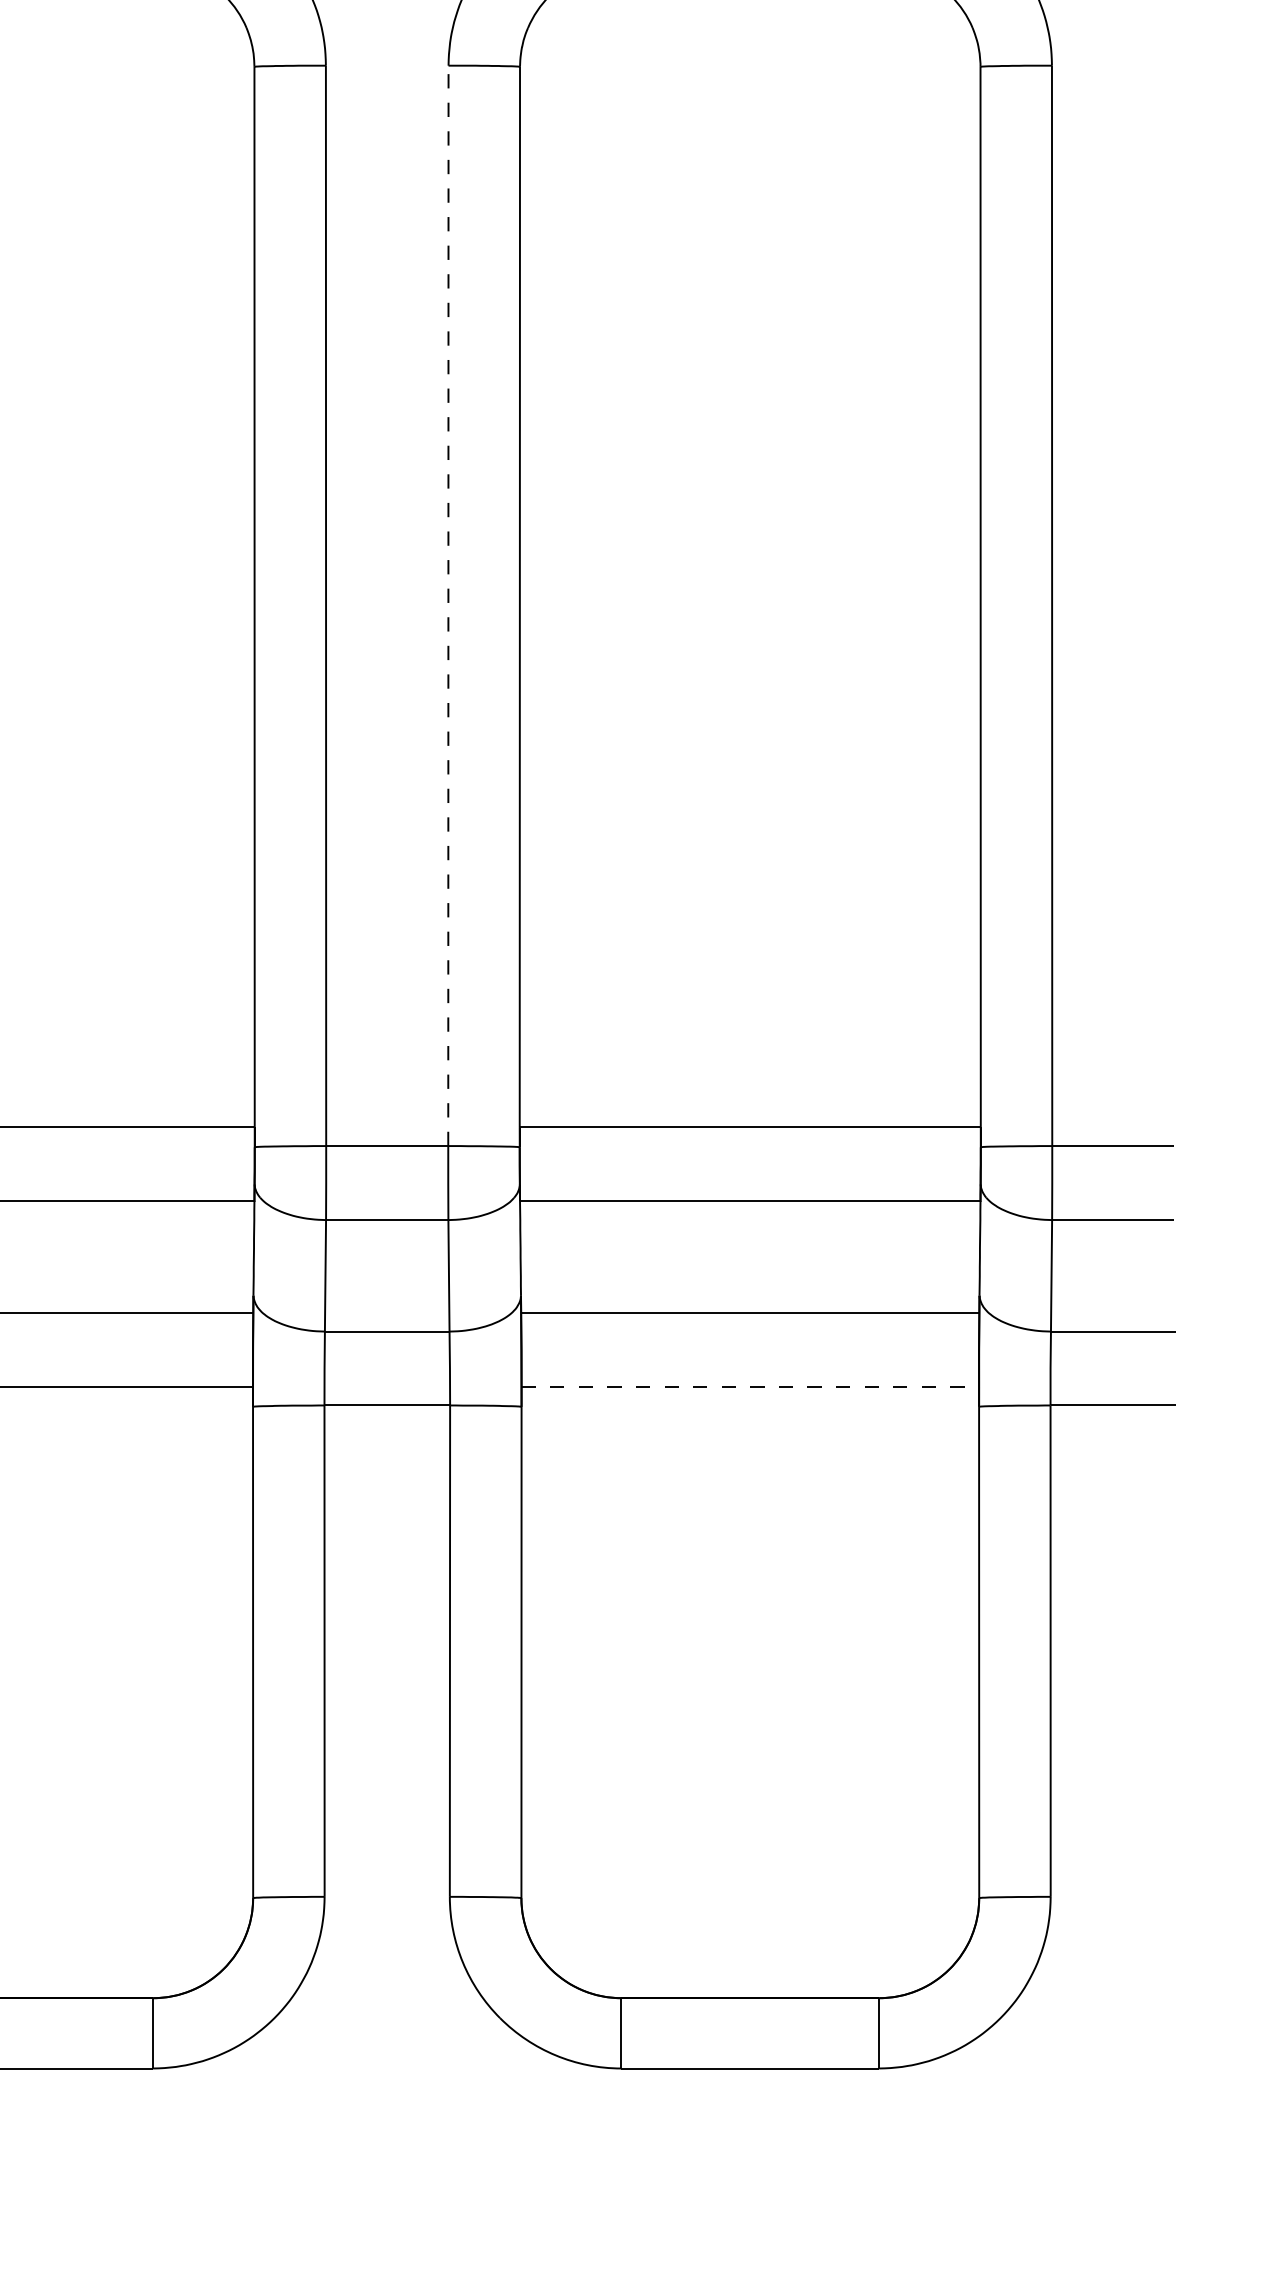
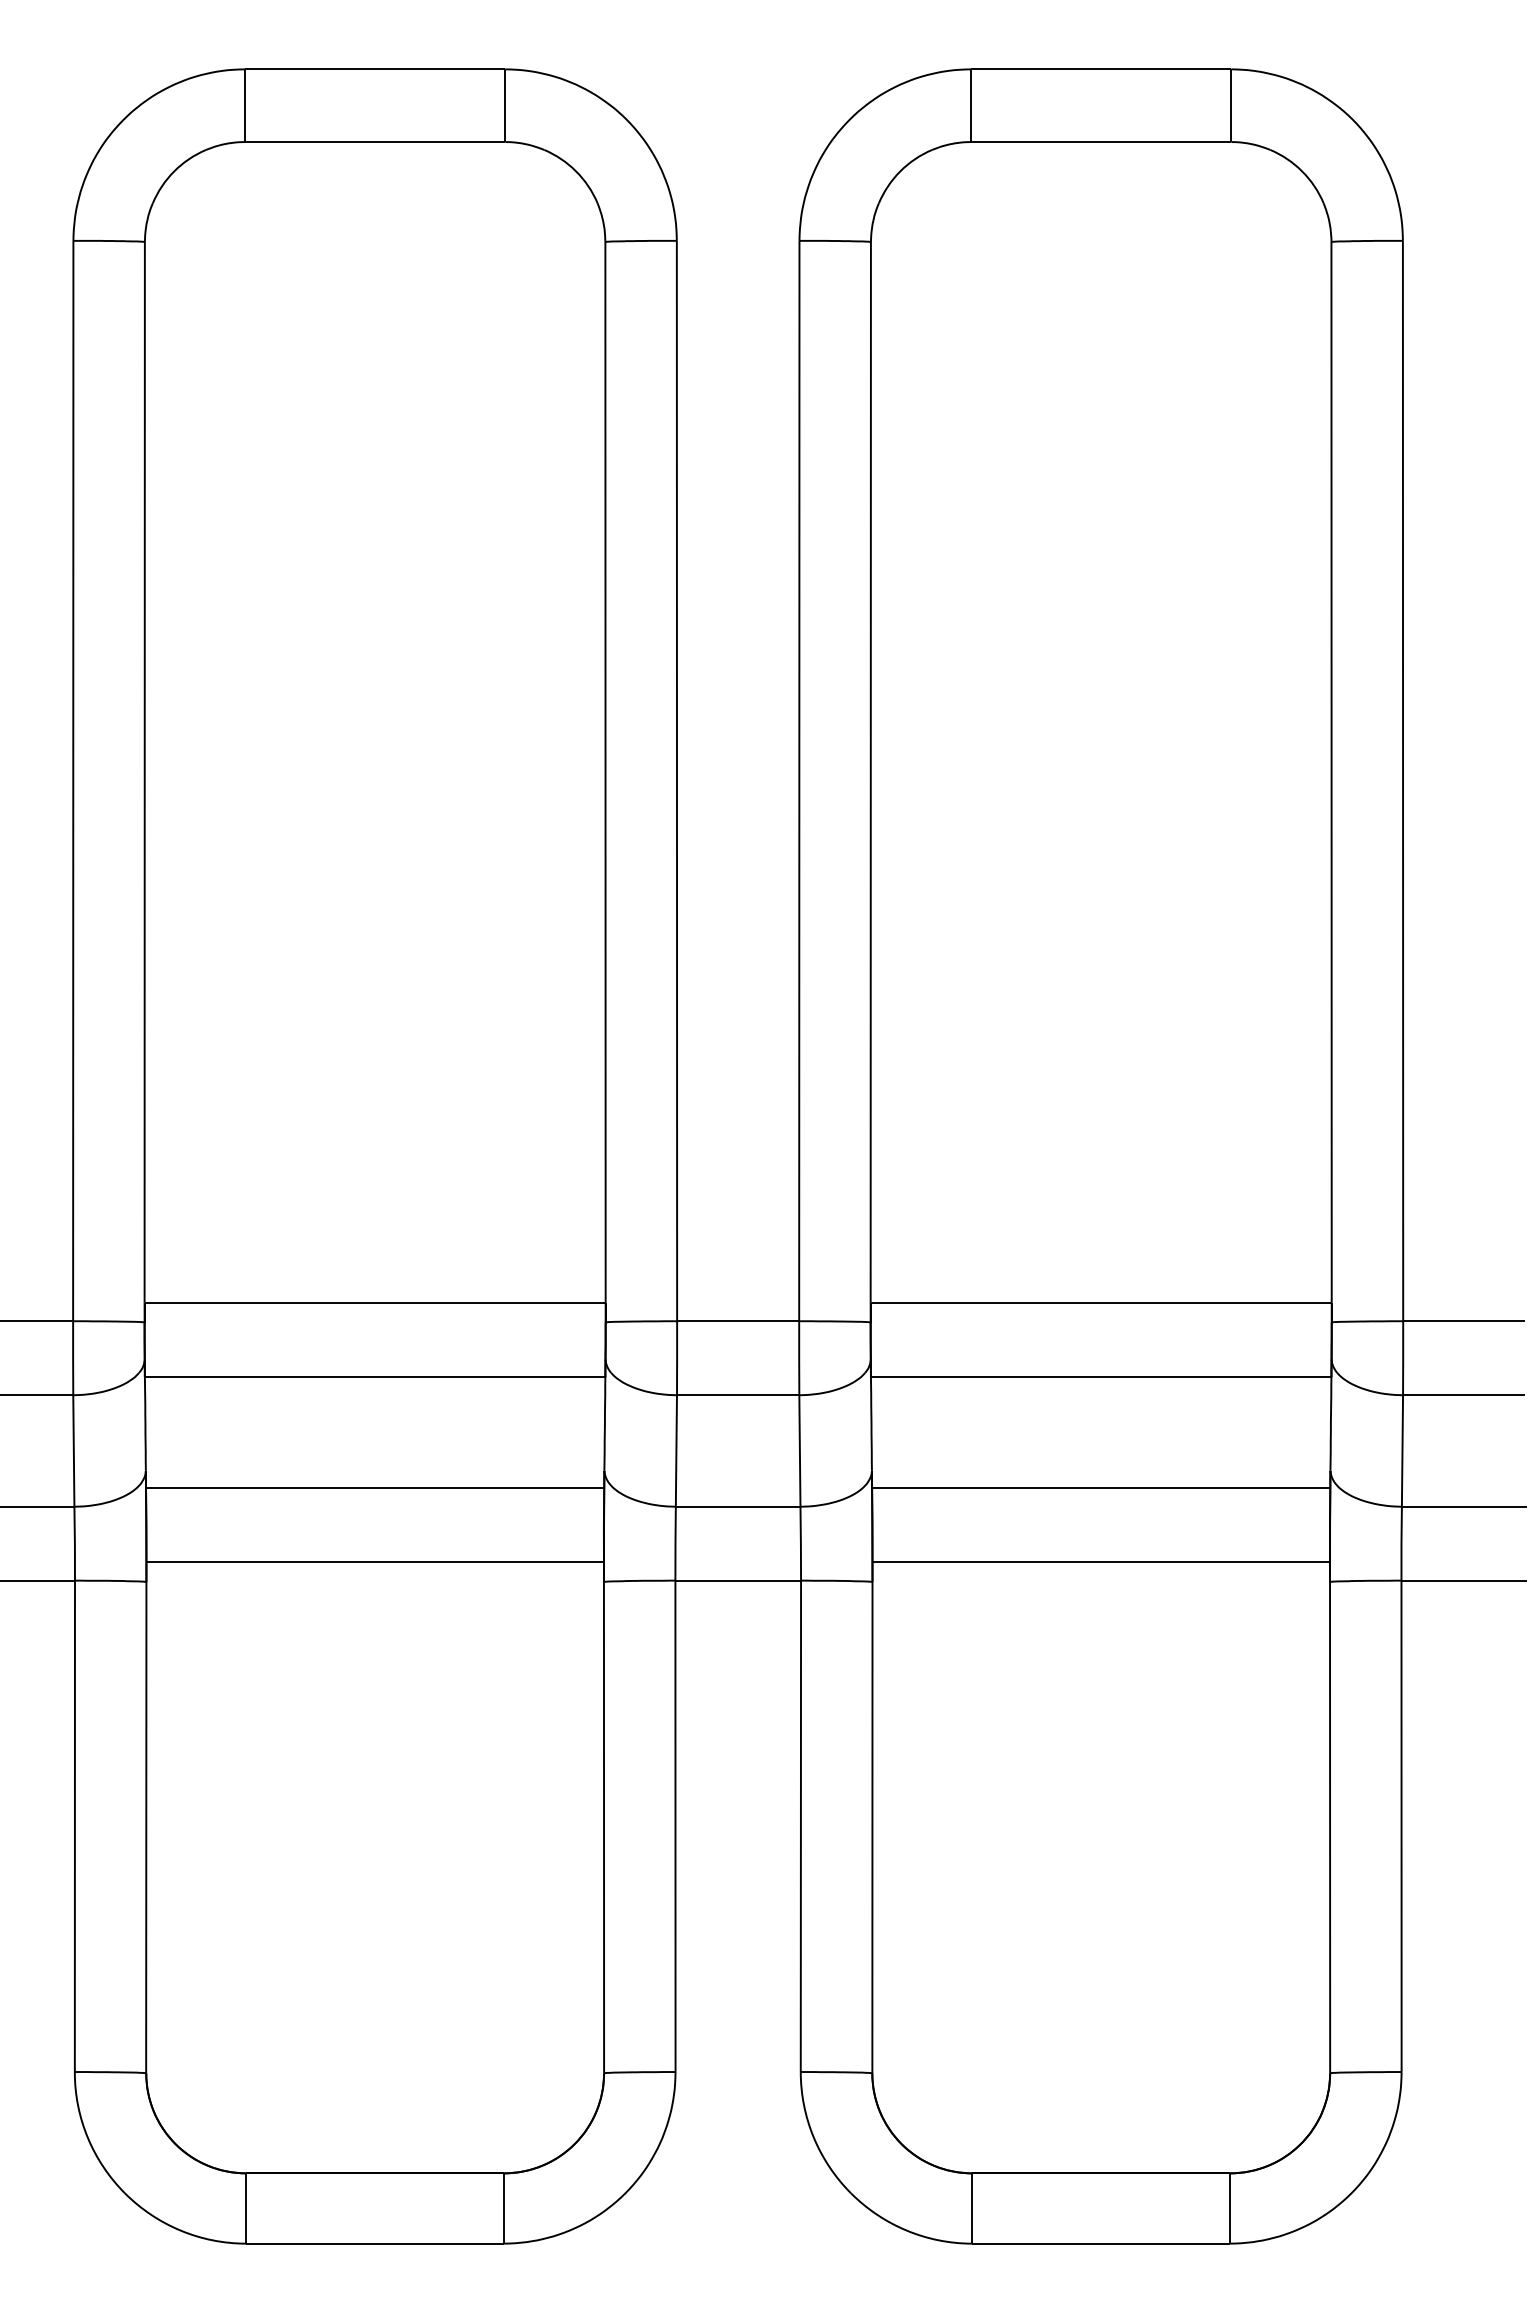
line: (448, 605) -> (799, 780), dashed -> solid
line: (750, 1387) -> (1101, 1562), dashed -> solid

